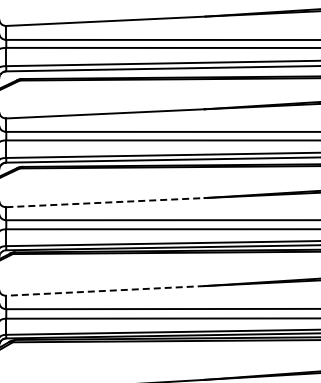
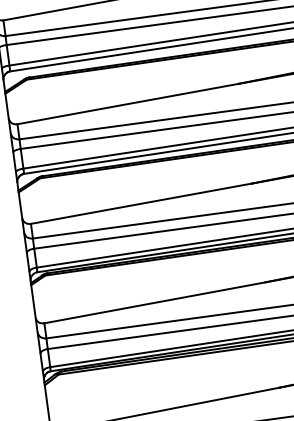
line: (106, 202) -> (142, 203), dashed -> solid
line: (105, 290) -> (154, 302), dashed -> solid

